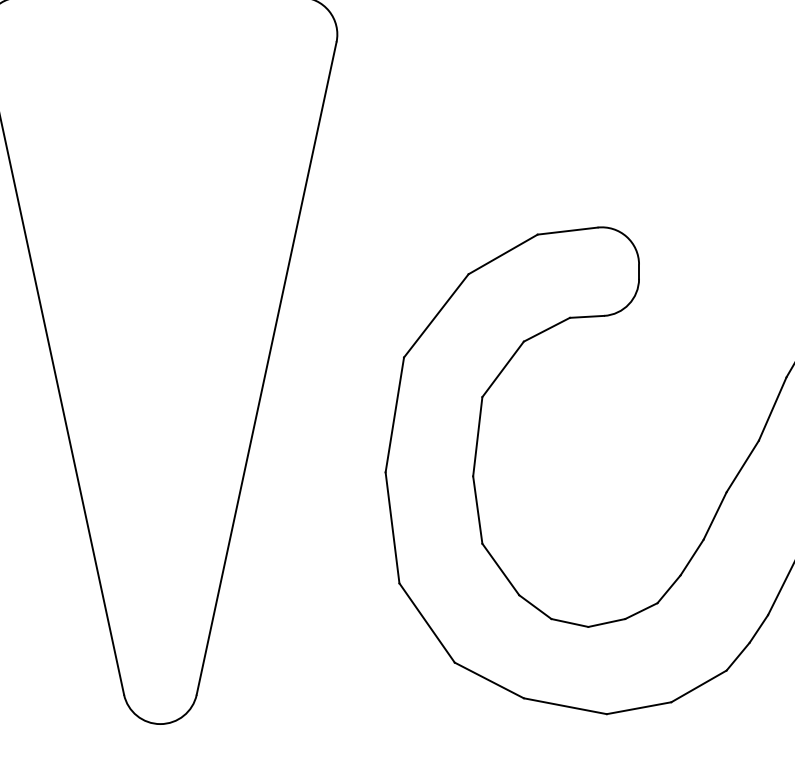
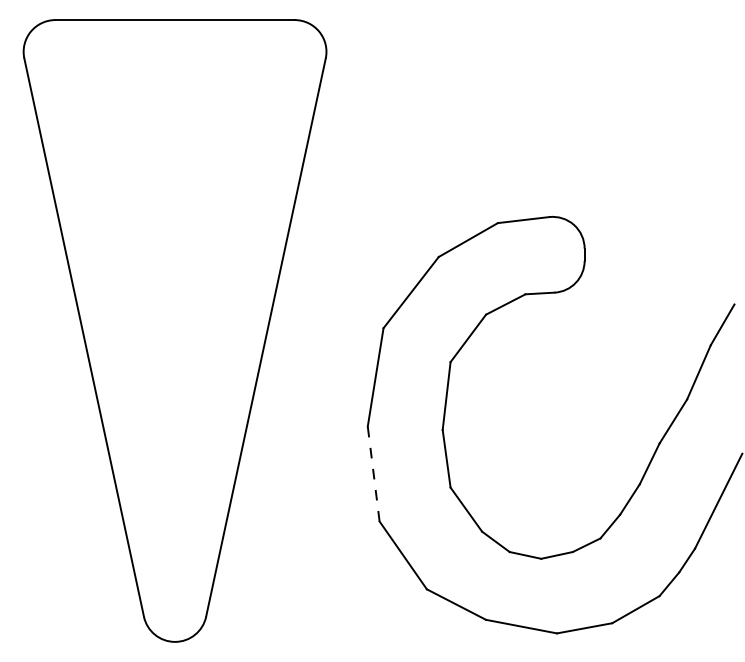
line: (392, 528) -> (373, 474), solid -> dashed

